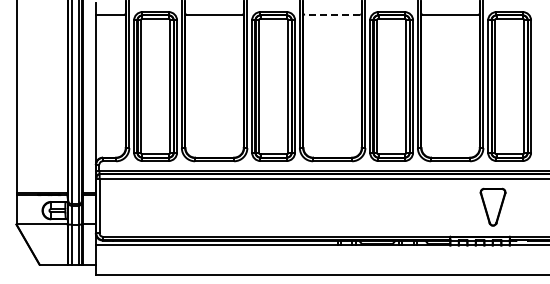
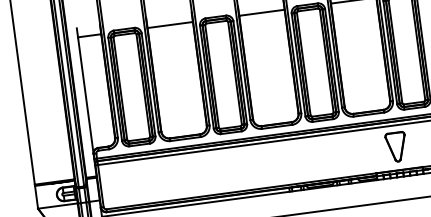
line: (332, 14) -> (261, 12), dashed -> solid
part: (492, 206) -> (395, 146), moved

